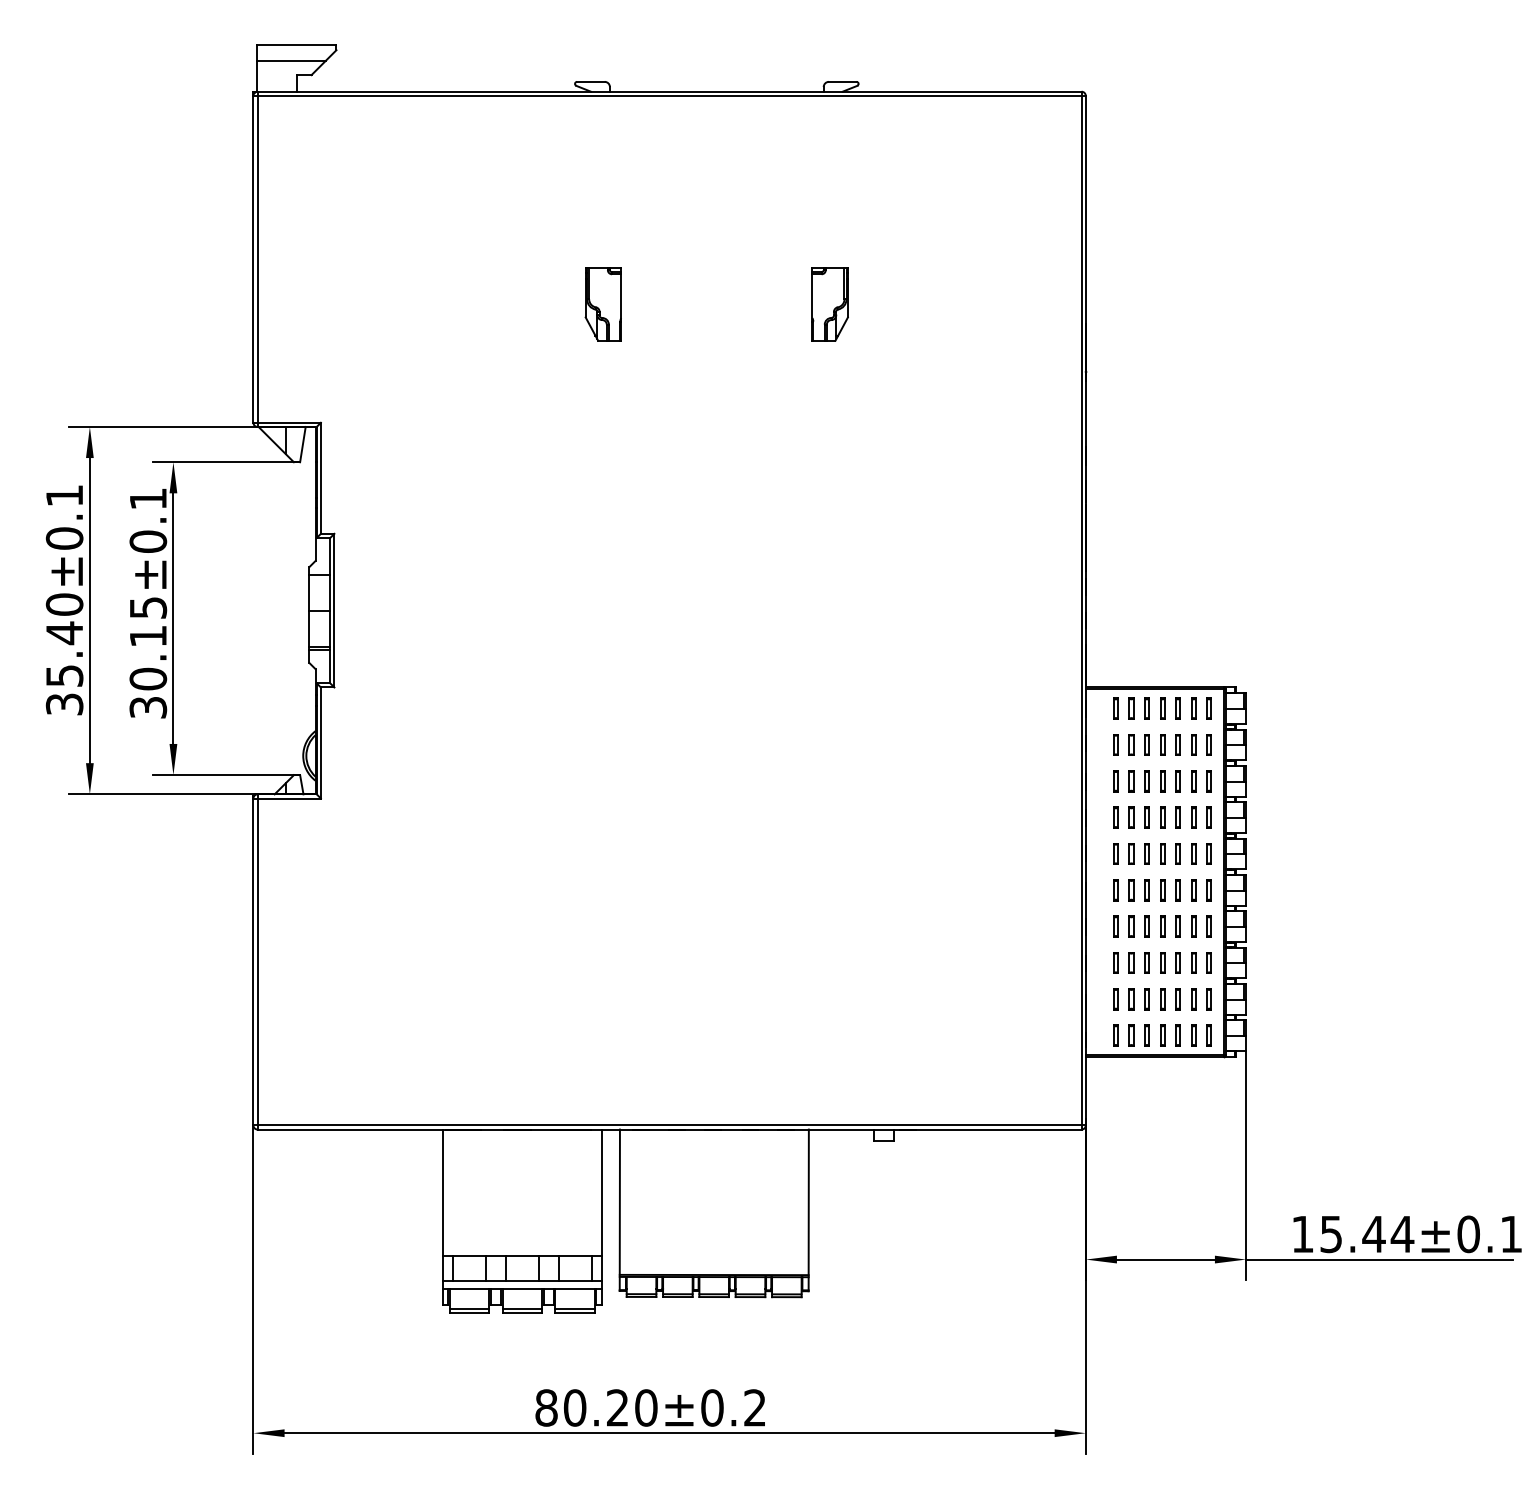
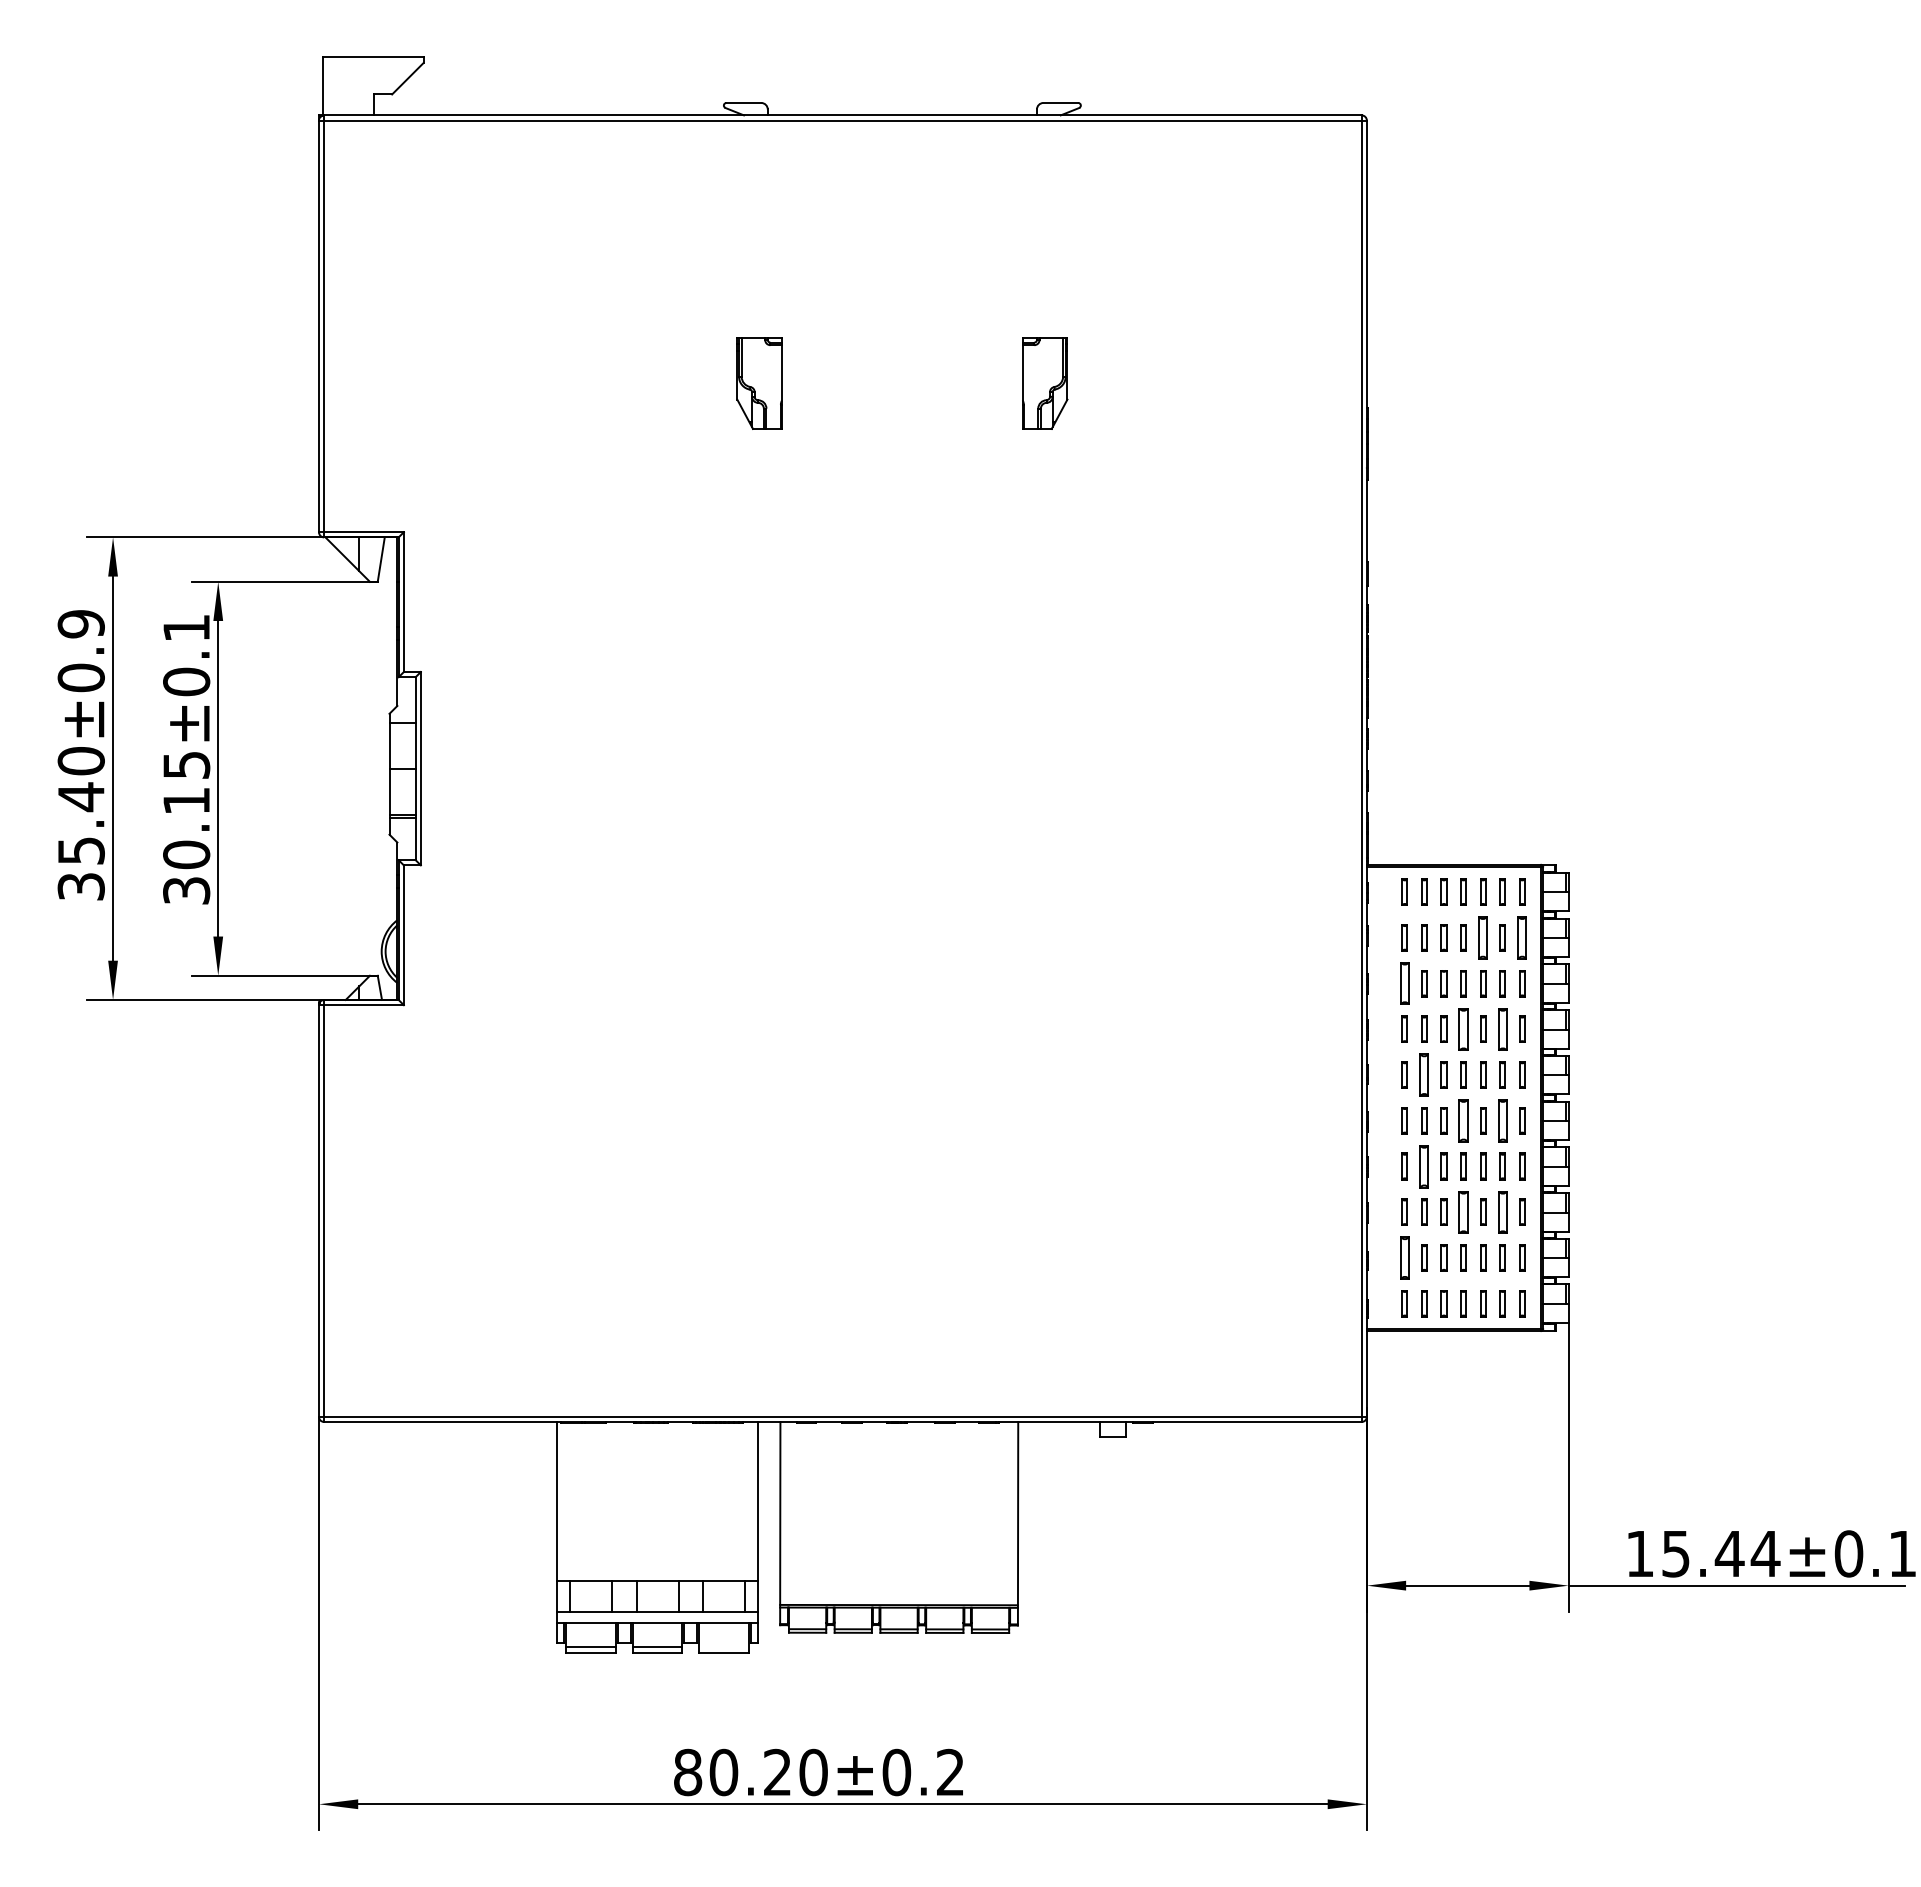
line: (291, 60) -> (366, 76), removed
text: (64, 496) -> (80, 624), 35.40±0.1 -> 35.40±0.9
part: (1178, 744) -> (1483, 937), size x1.6
part: (1209, 744) -> (1522, 937), size x1.6
part: (1115, 781) -> (1404, 983), size x1.6
part: (1162, 817) -> (1463, 1028), size x1.6
part: (1193, 817) -> (1502, 1028), size x1.6
part: (1131, 853) -> (1424, 1074), size x1.6
part: (1162, 890) -> (1463, 1120), size x1.6
part: (1193, 890) -> (1502, 1120), size x1.6
part: (1131, 926) -> (1424, 1166), size x1.6
part: (1162, 962) -> (1463, 1211), size x1.6
part: (1193, 962) -> (1502, 1211), size x1.6
part: (1115, 998) -> (1404, 1257), size x1.6
line: (574, 1308) -> (723, 1647), removed

